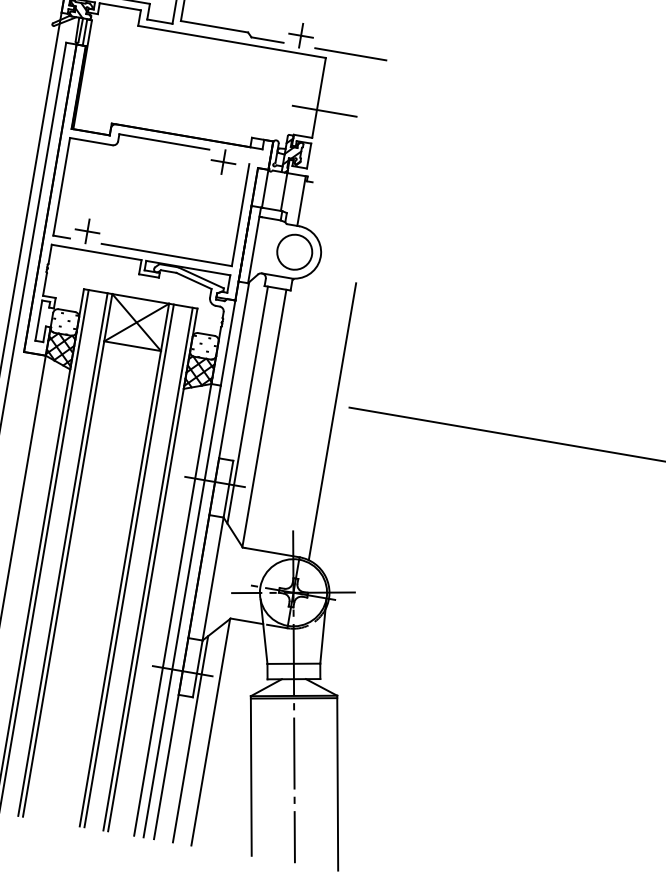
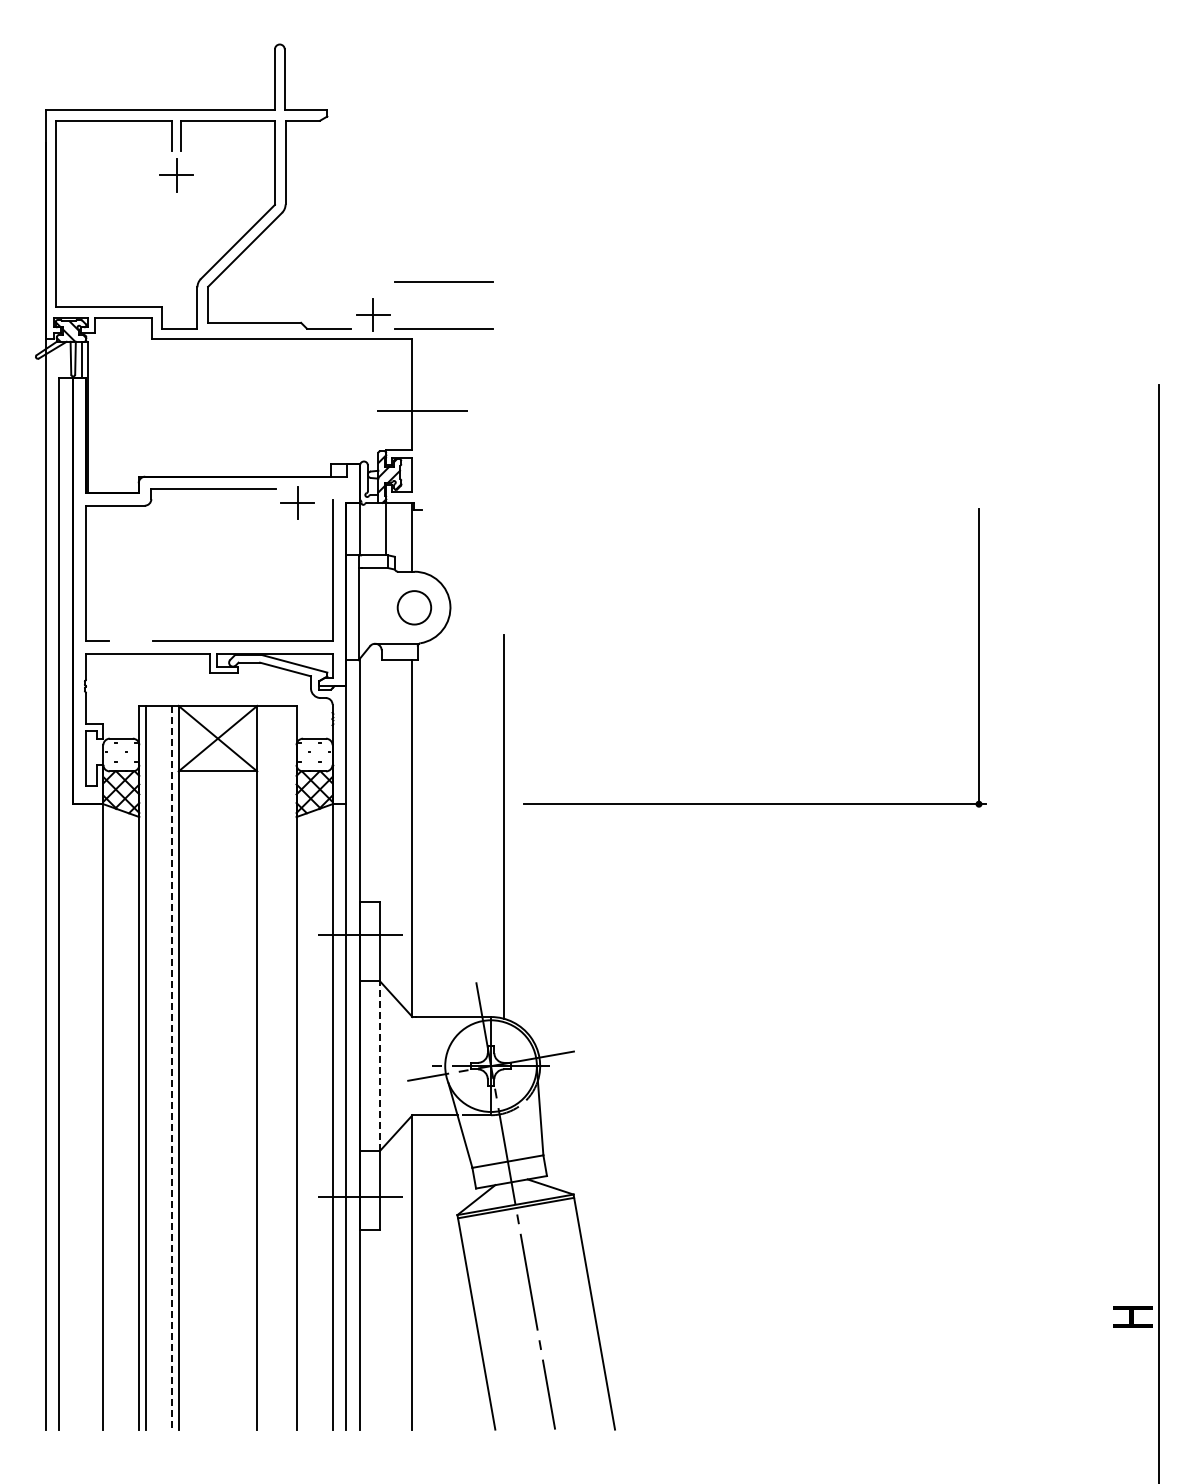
line: (356, 20) -> (443, 281), added
part: (87, 231) -> (130, 627), removed
circle: (294, 252) -> (414, 607), size x0.7
line: (247, 405) -> (386, 824), removed
line: (63, 554) -> (172, 1067), solid -> dashed
line: (128, 565) -> (263, 1067), removed
line: (148, 569) -> (290, 1067), removed
line: (213, 578) -> (379, 1065), solid -> dashed
line: (190, 739) -> (386, 1286), removed

